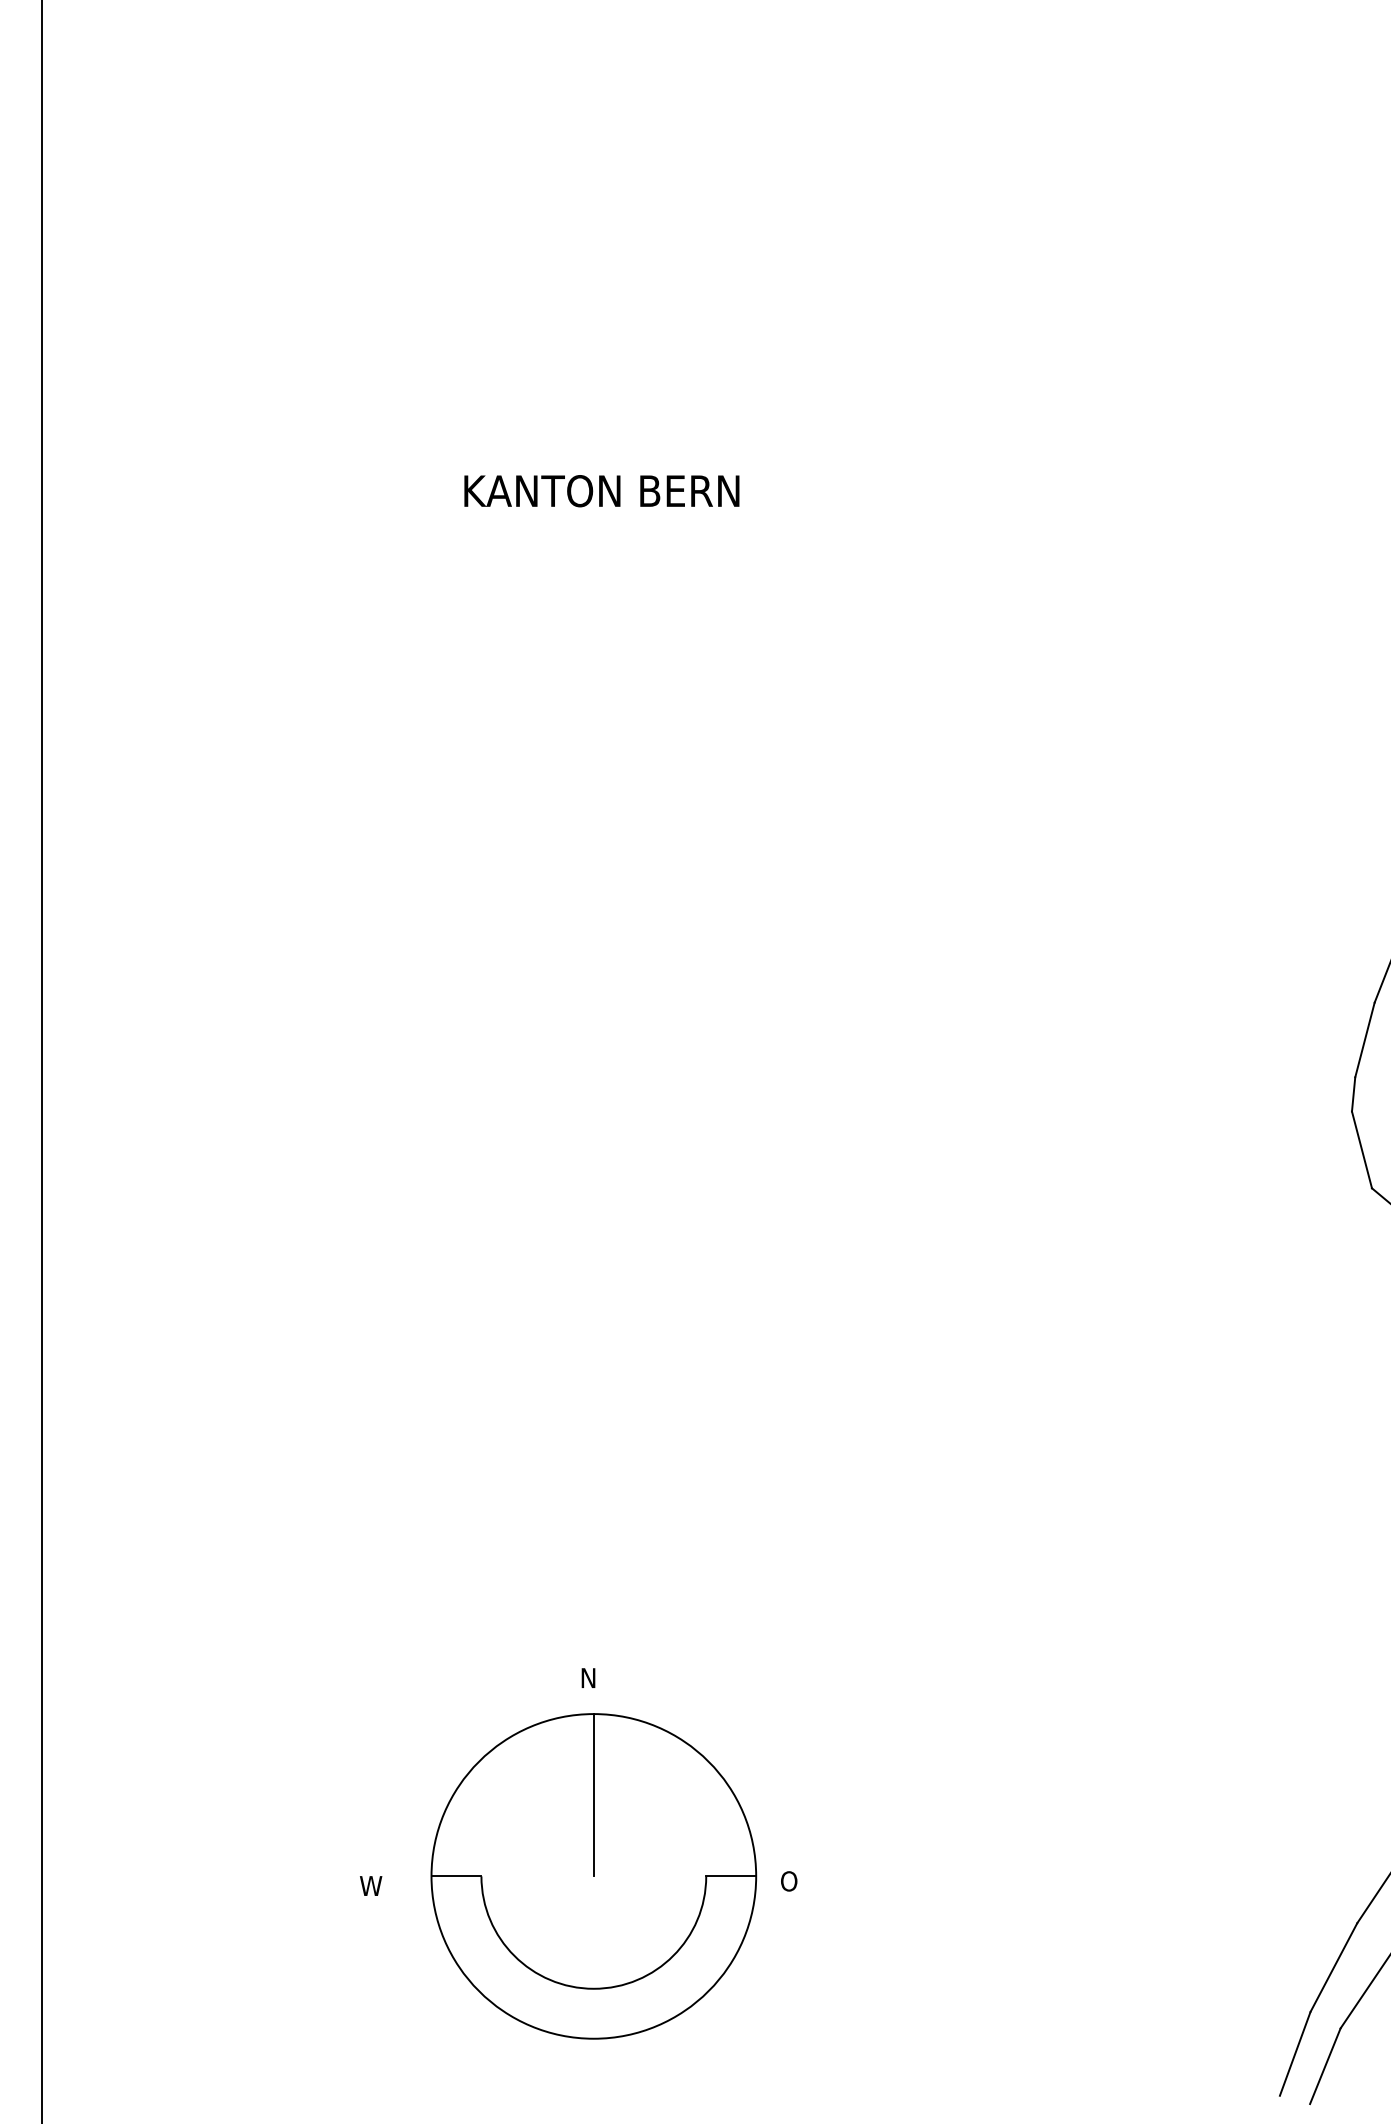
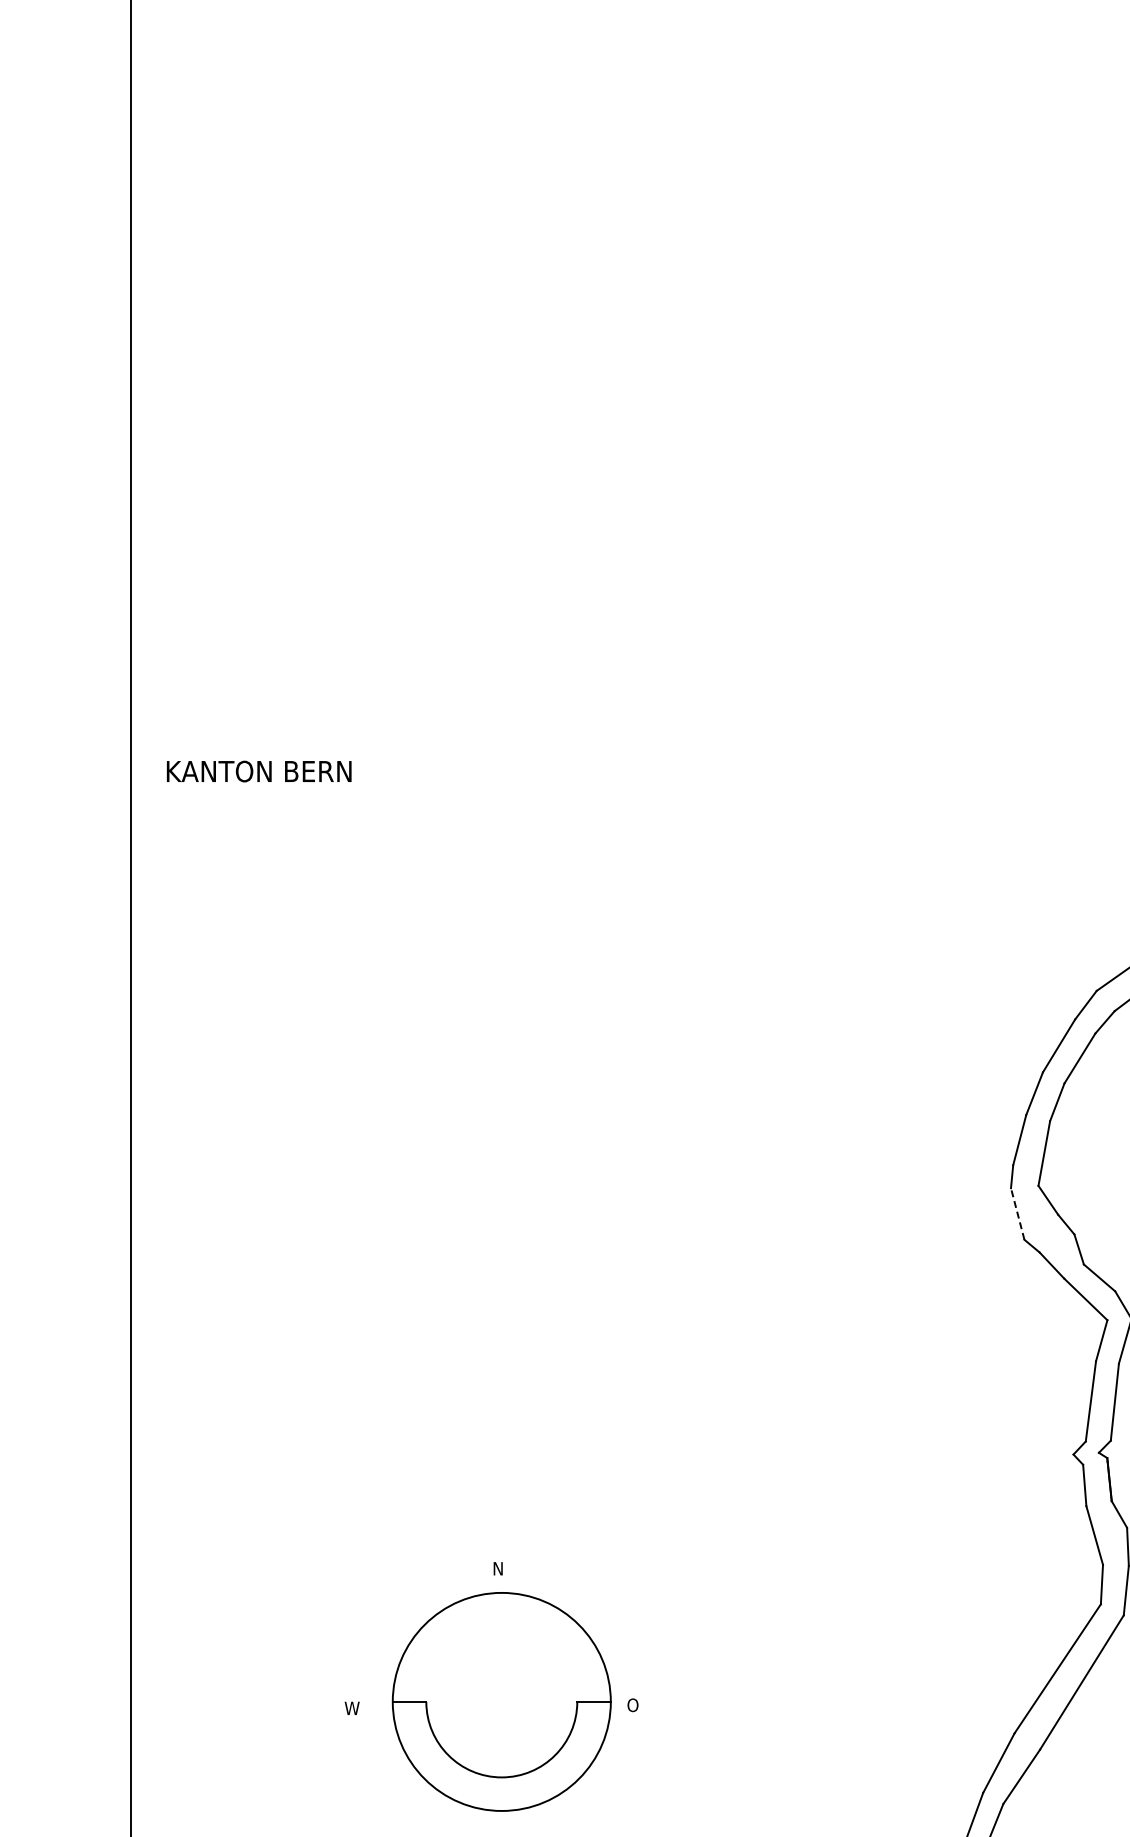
text: (602, 491) -> (259, 771), moved
line: (1361, 1150) -> (1017, 1214), solid -> dashed
line: (593, 1793) -> (501, 1646), removed

